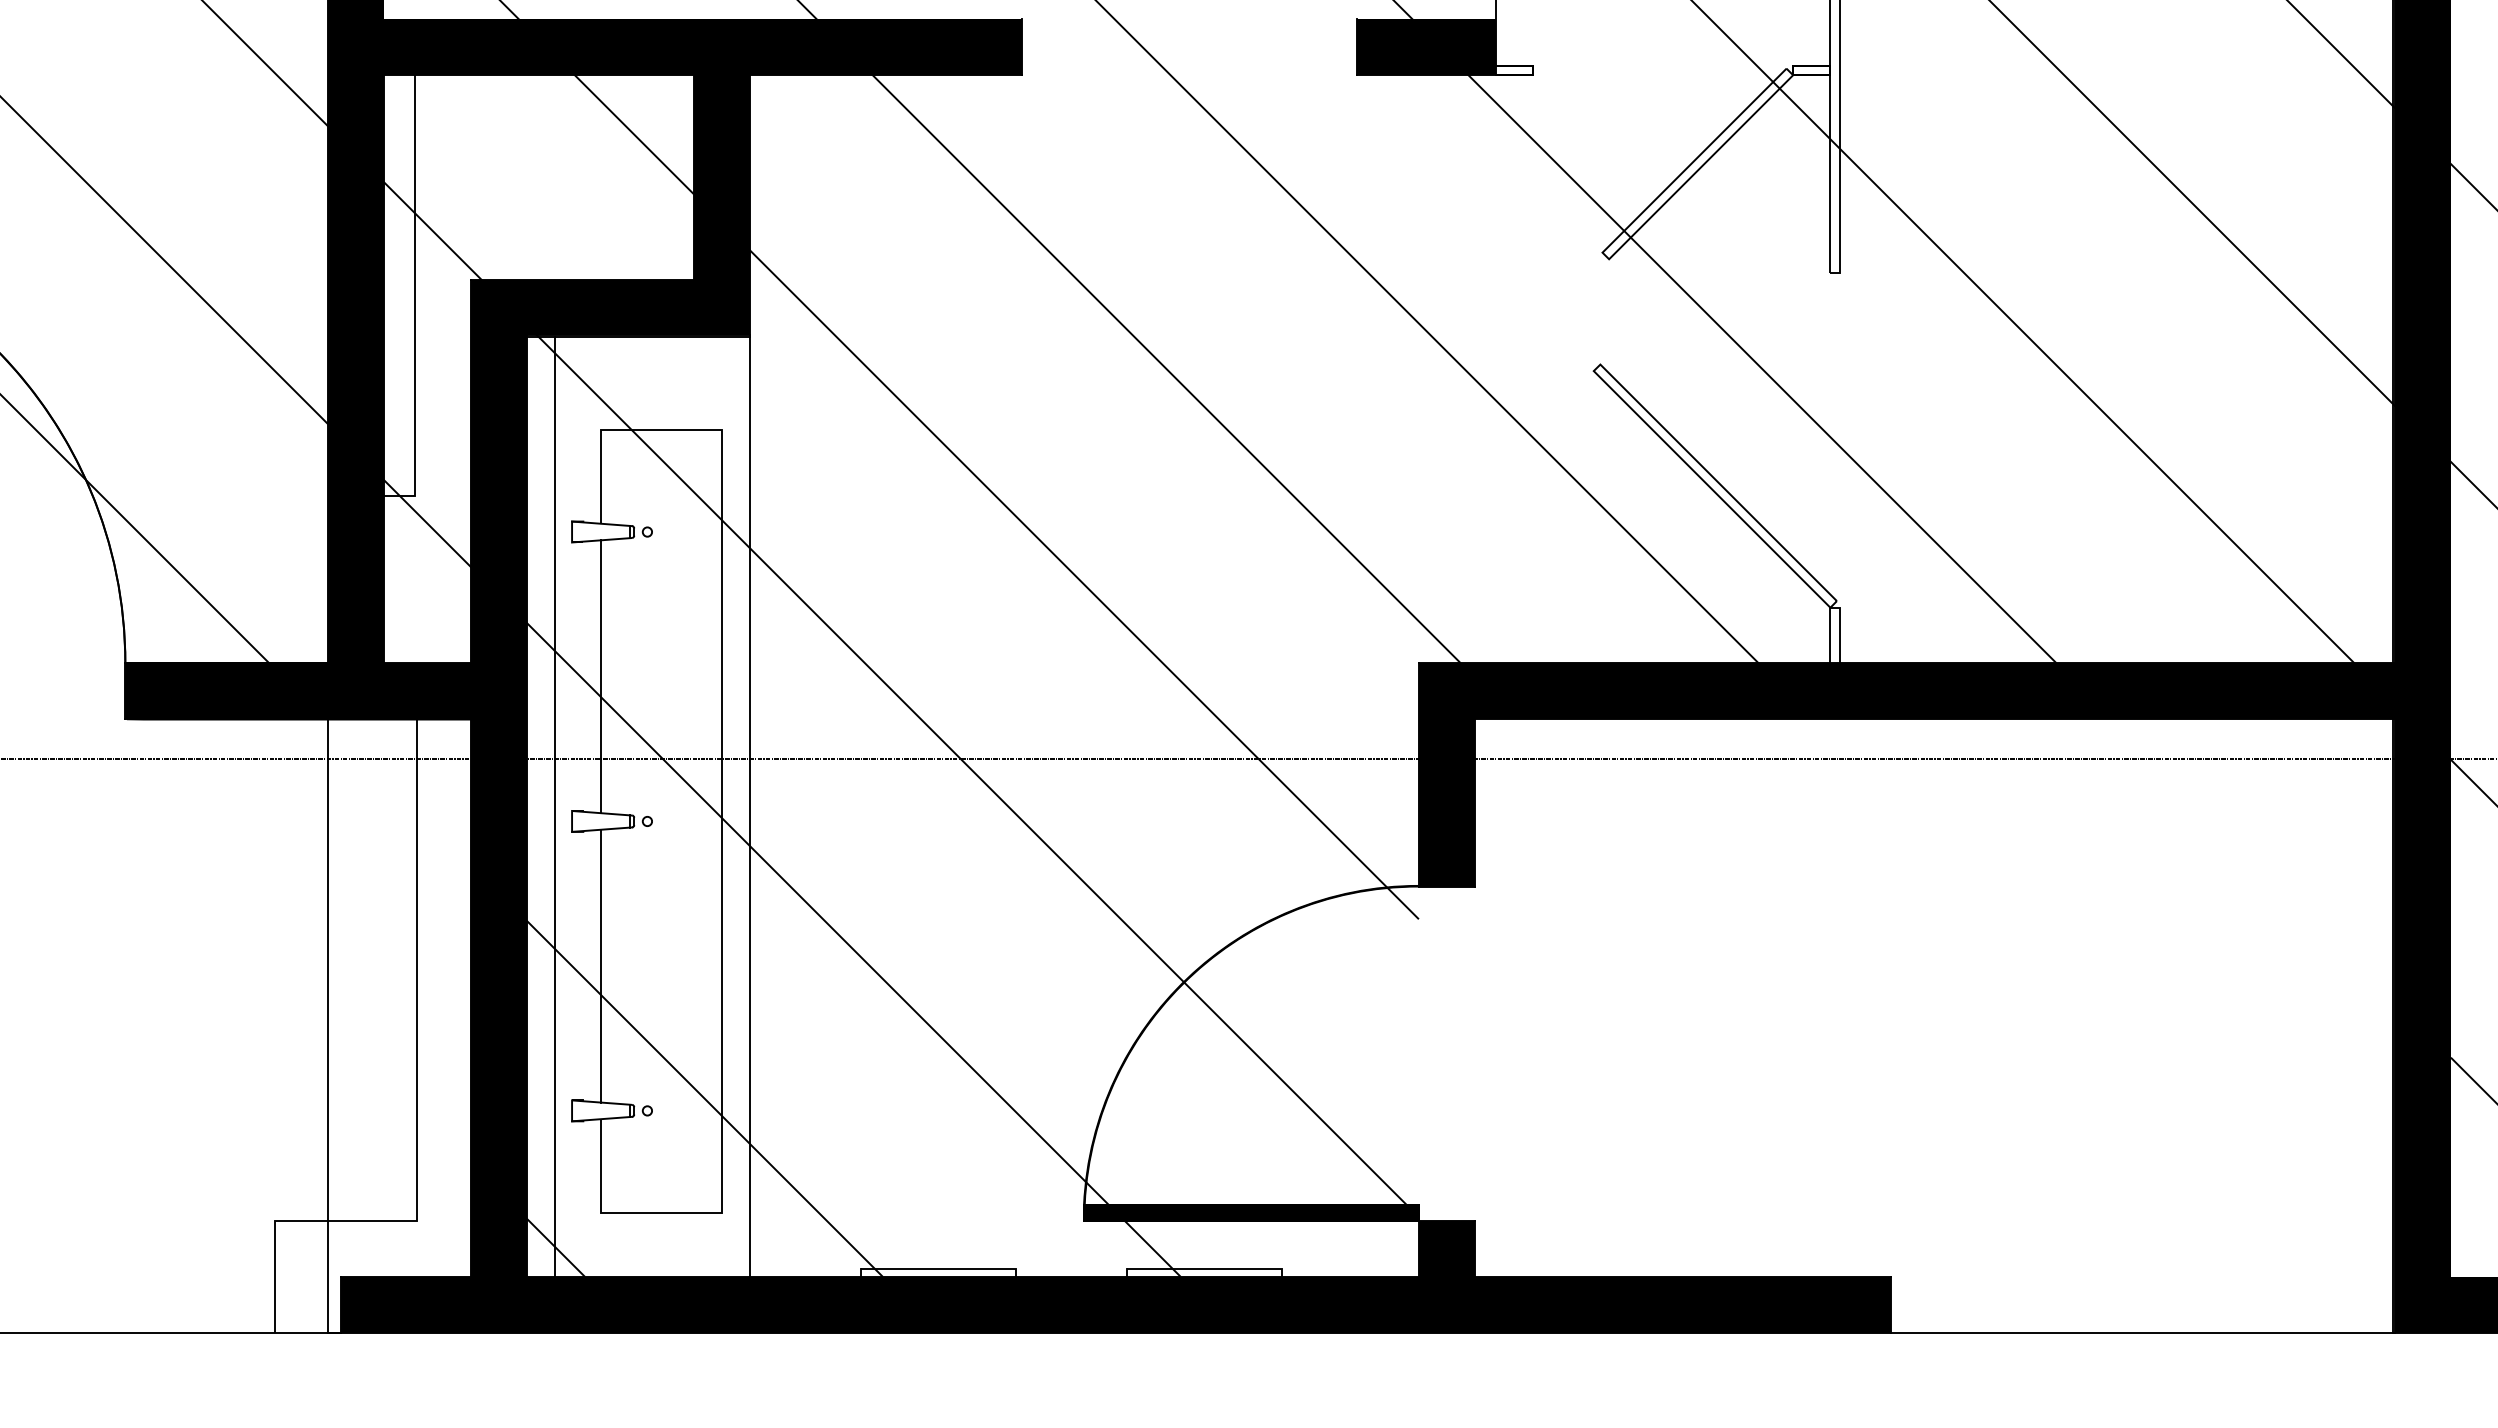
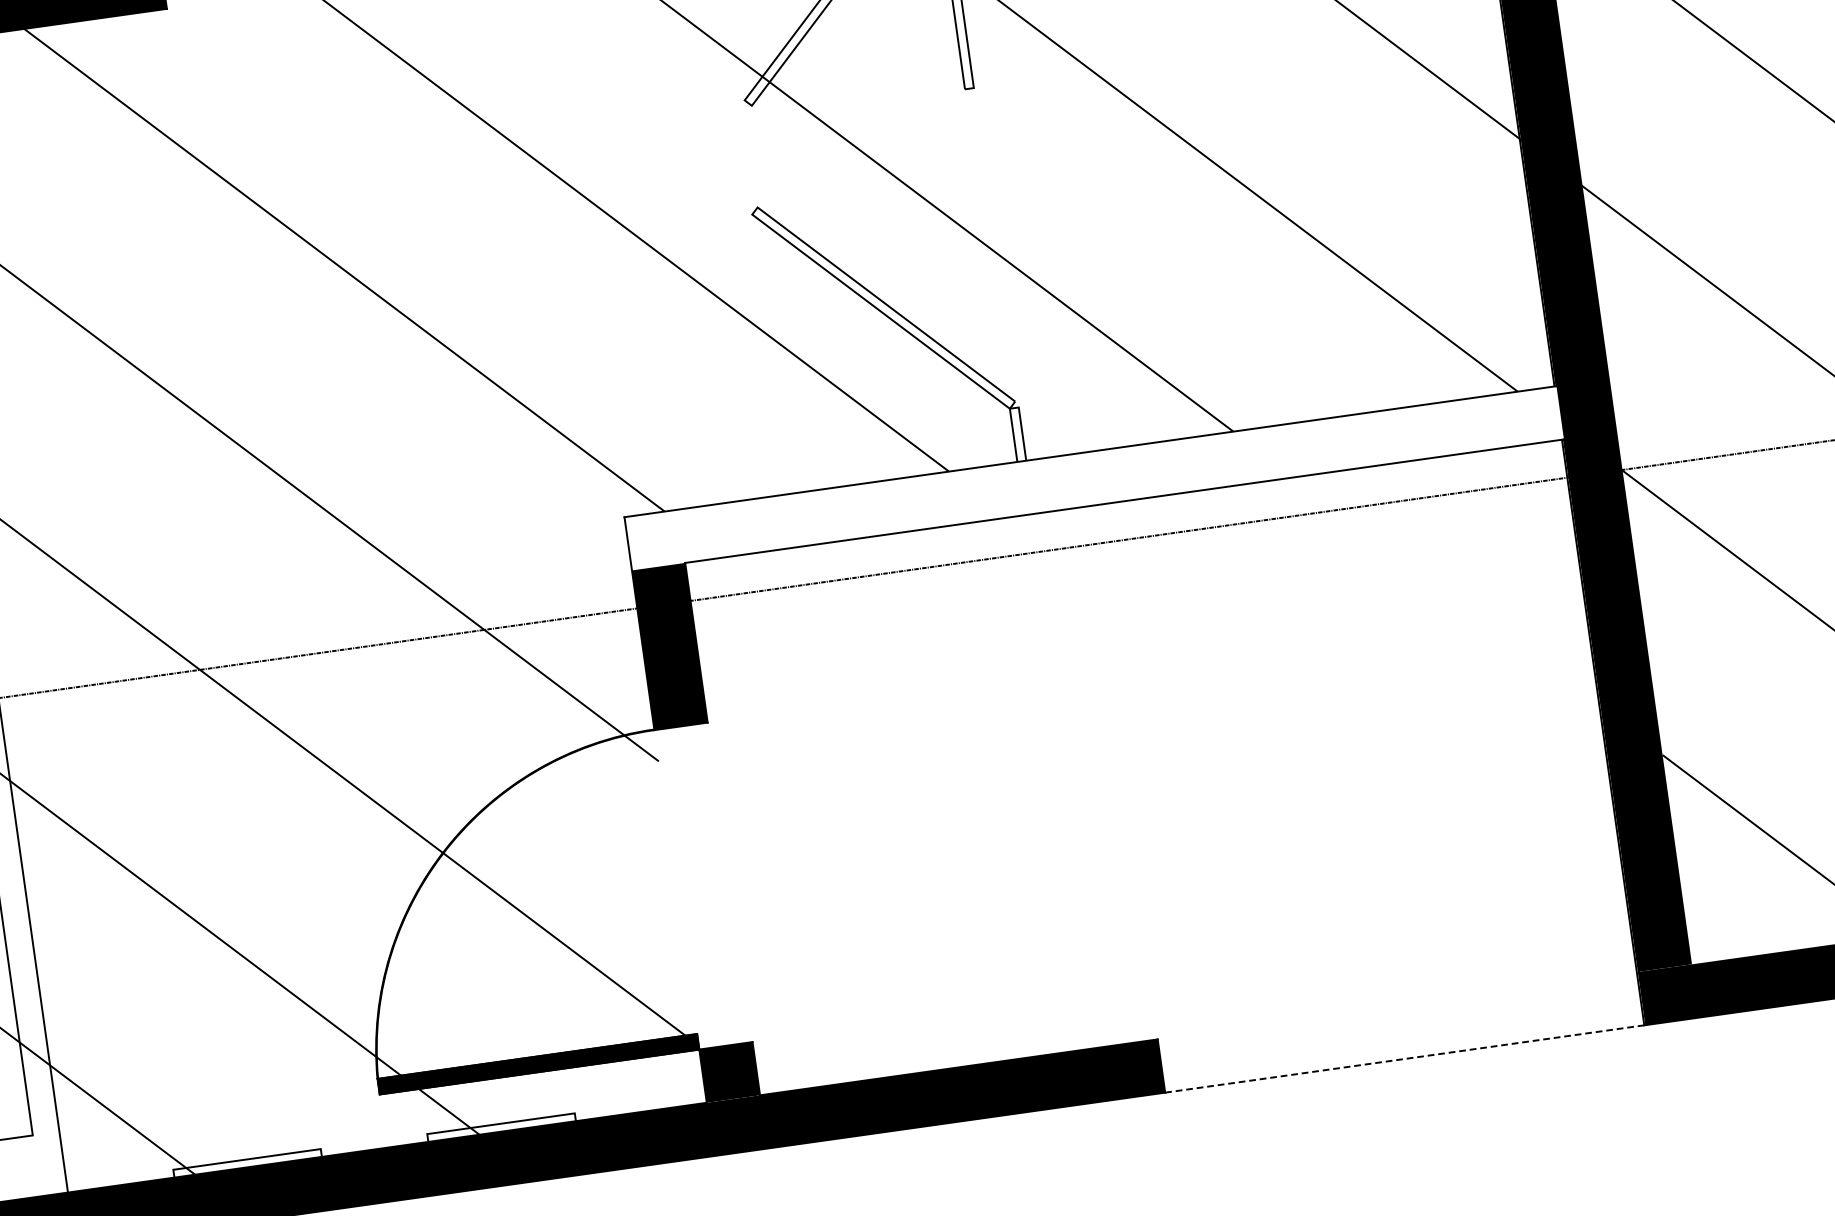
fill: (1906, 691) -> (1093, 478), removed
line: (2143, 1332) -> (1405, 1058), solid -> dashed

